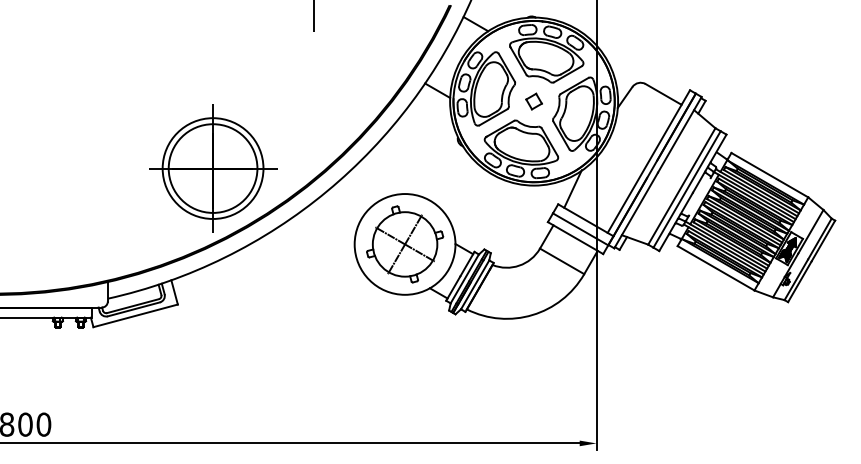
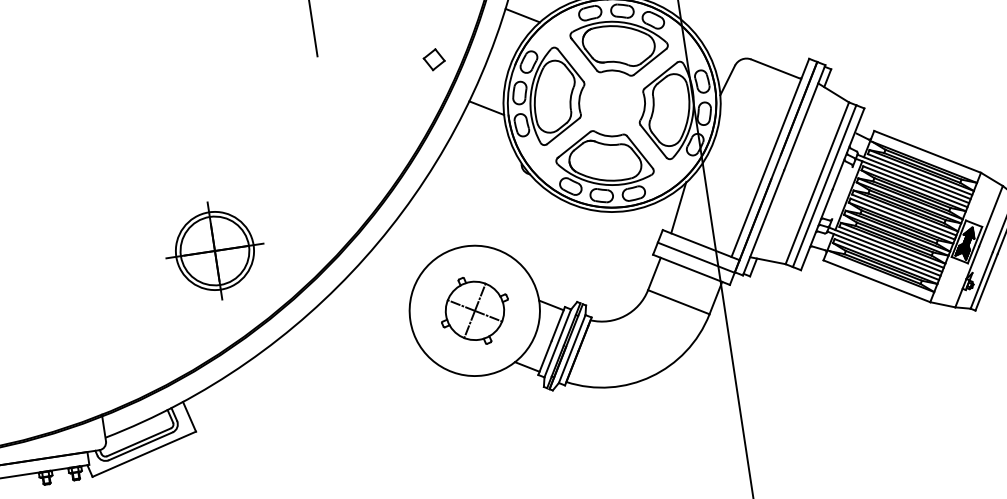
part: (533, 101) -> (433, 59), moved
part: (213, 168) -> (215, 250), size x0.6
part: (405, 244) -> (475, 310), size x0.7

